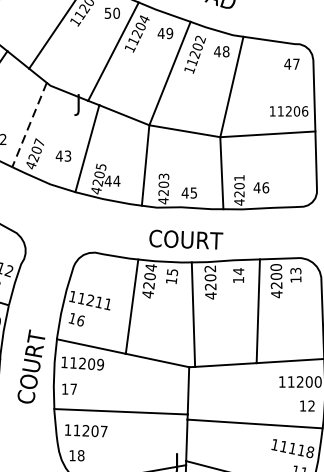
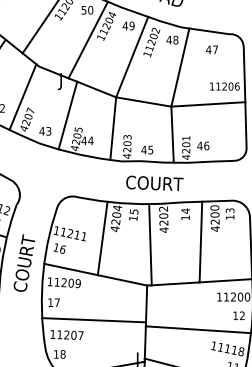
text: (291, 63) -> (211, 49), moved
line: (28, 125) -> (22, 97), dashed -> solid
text: (63, 156) -> (45, 131), moved
text: (185, 238) -> (154, 182), moved
text: (30, 365) -> (23, 262), moved

